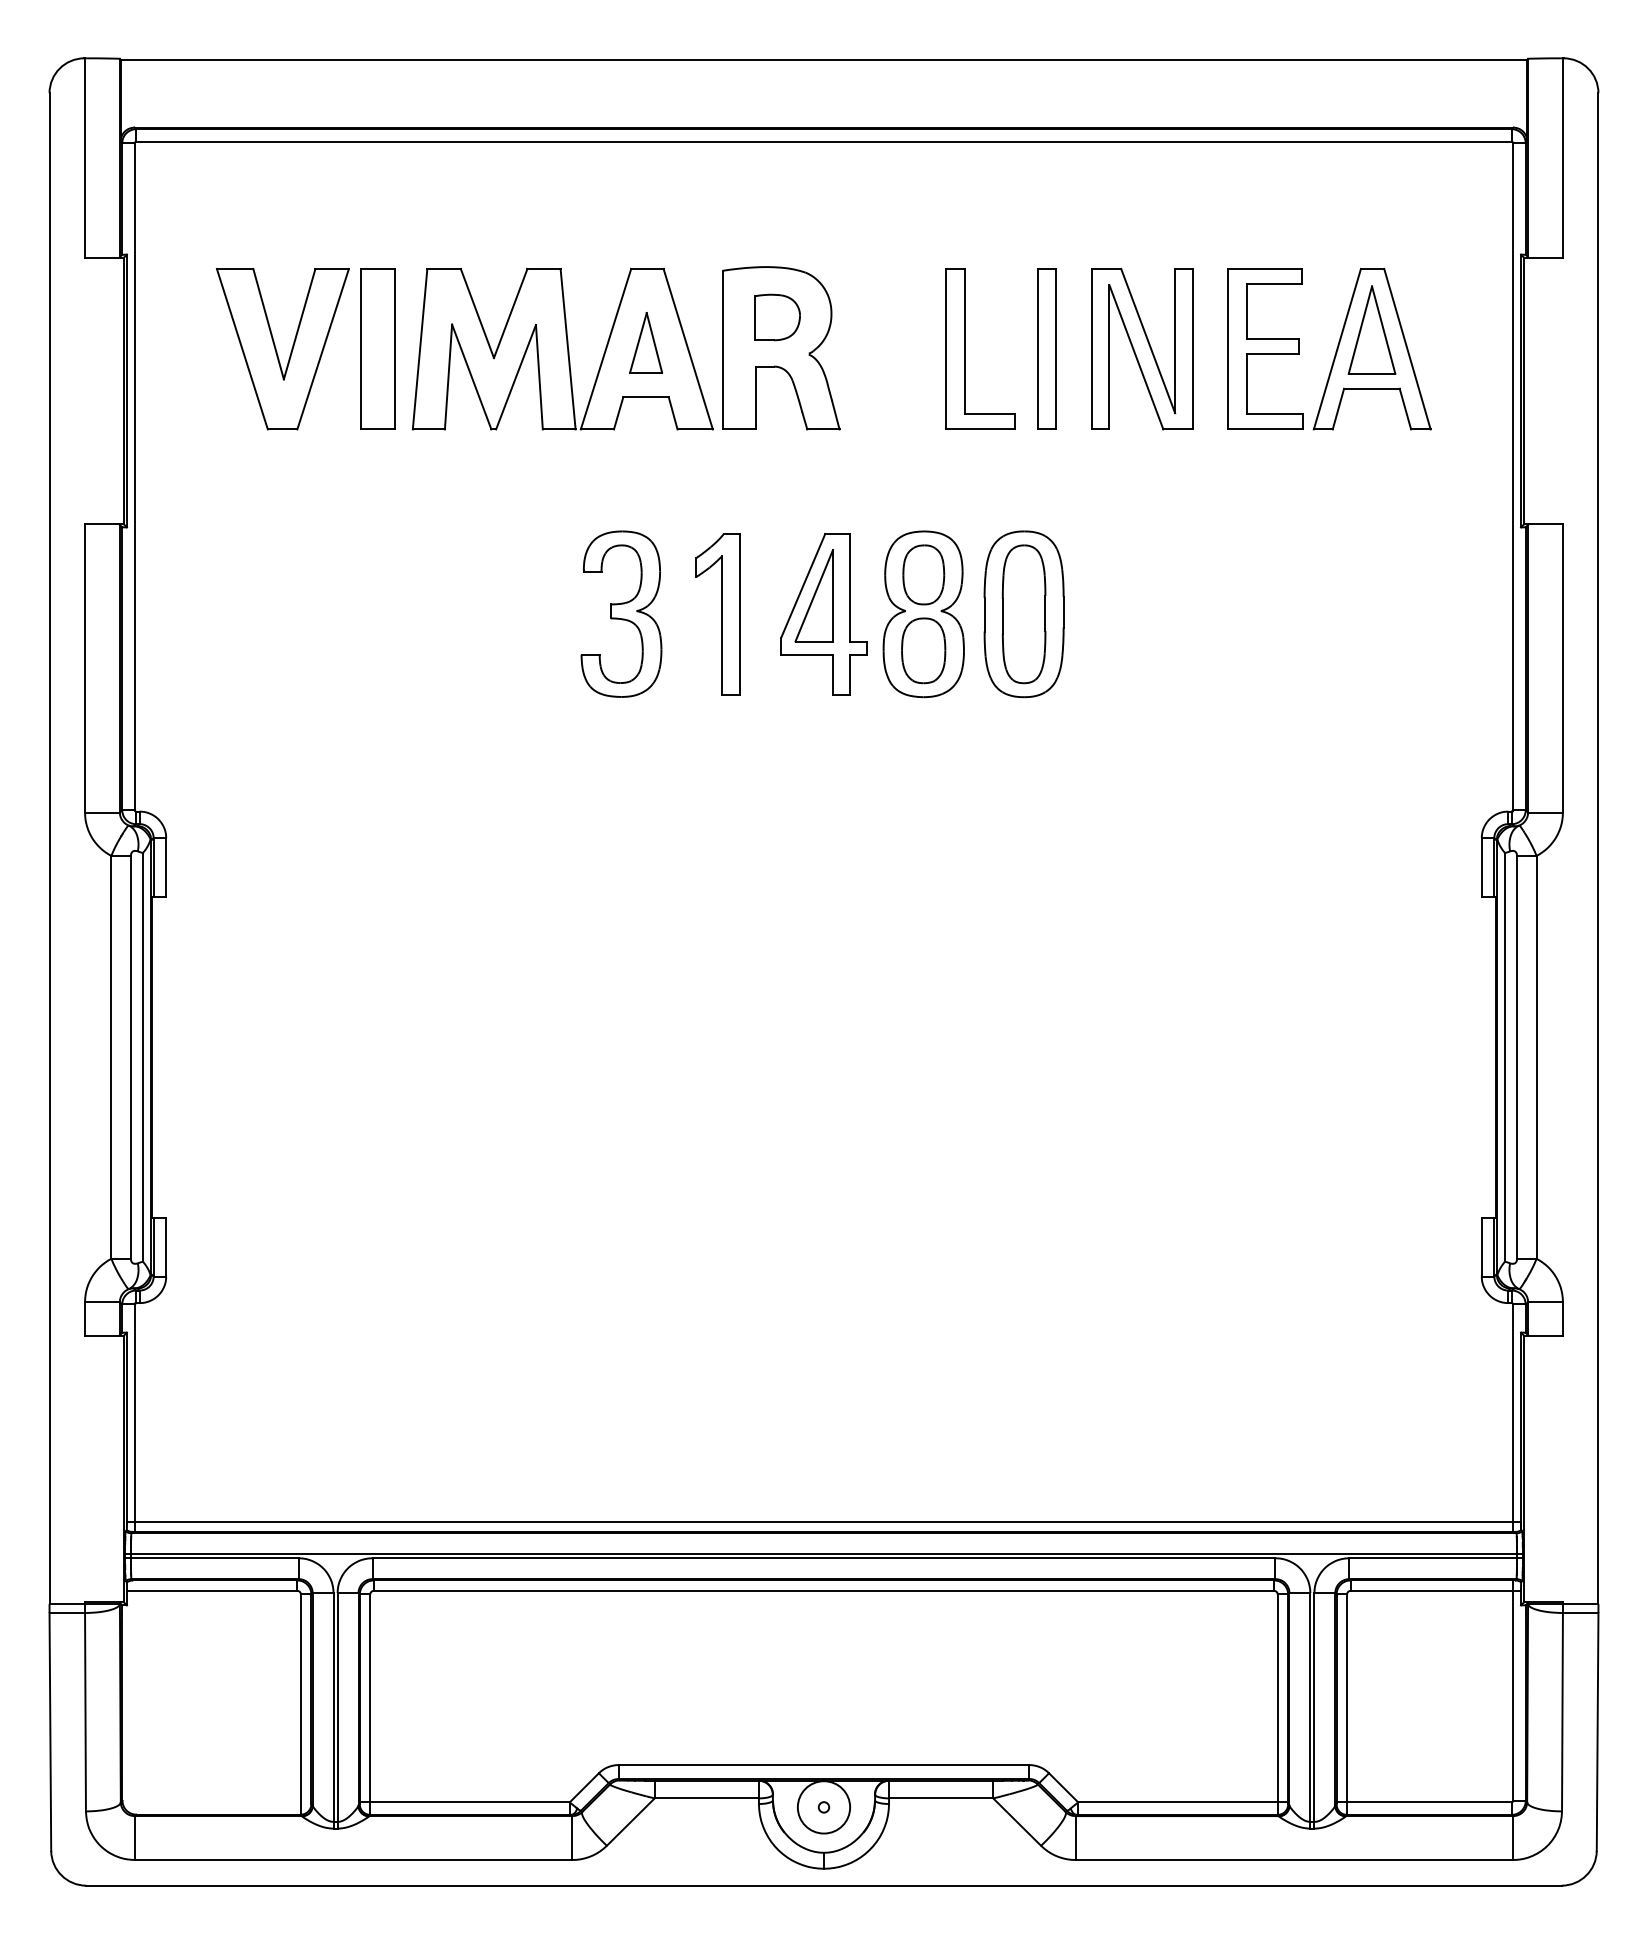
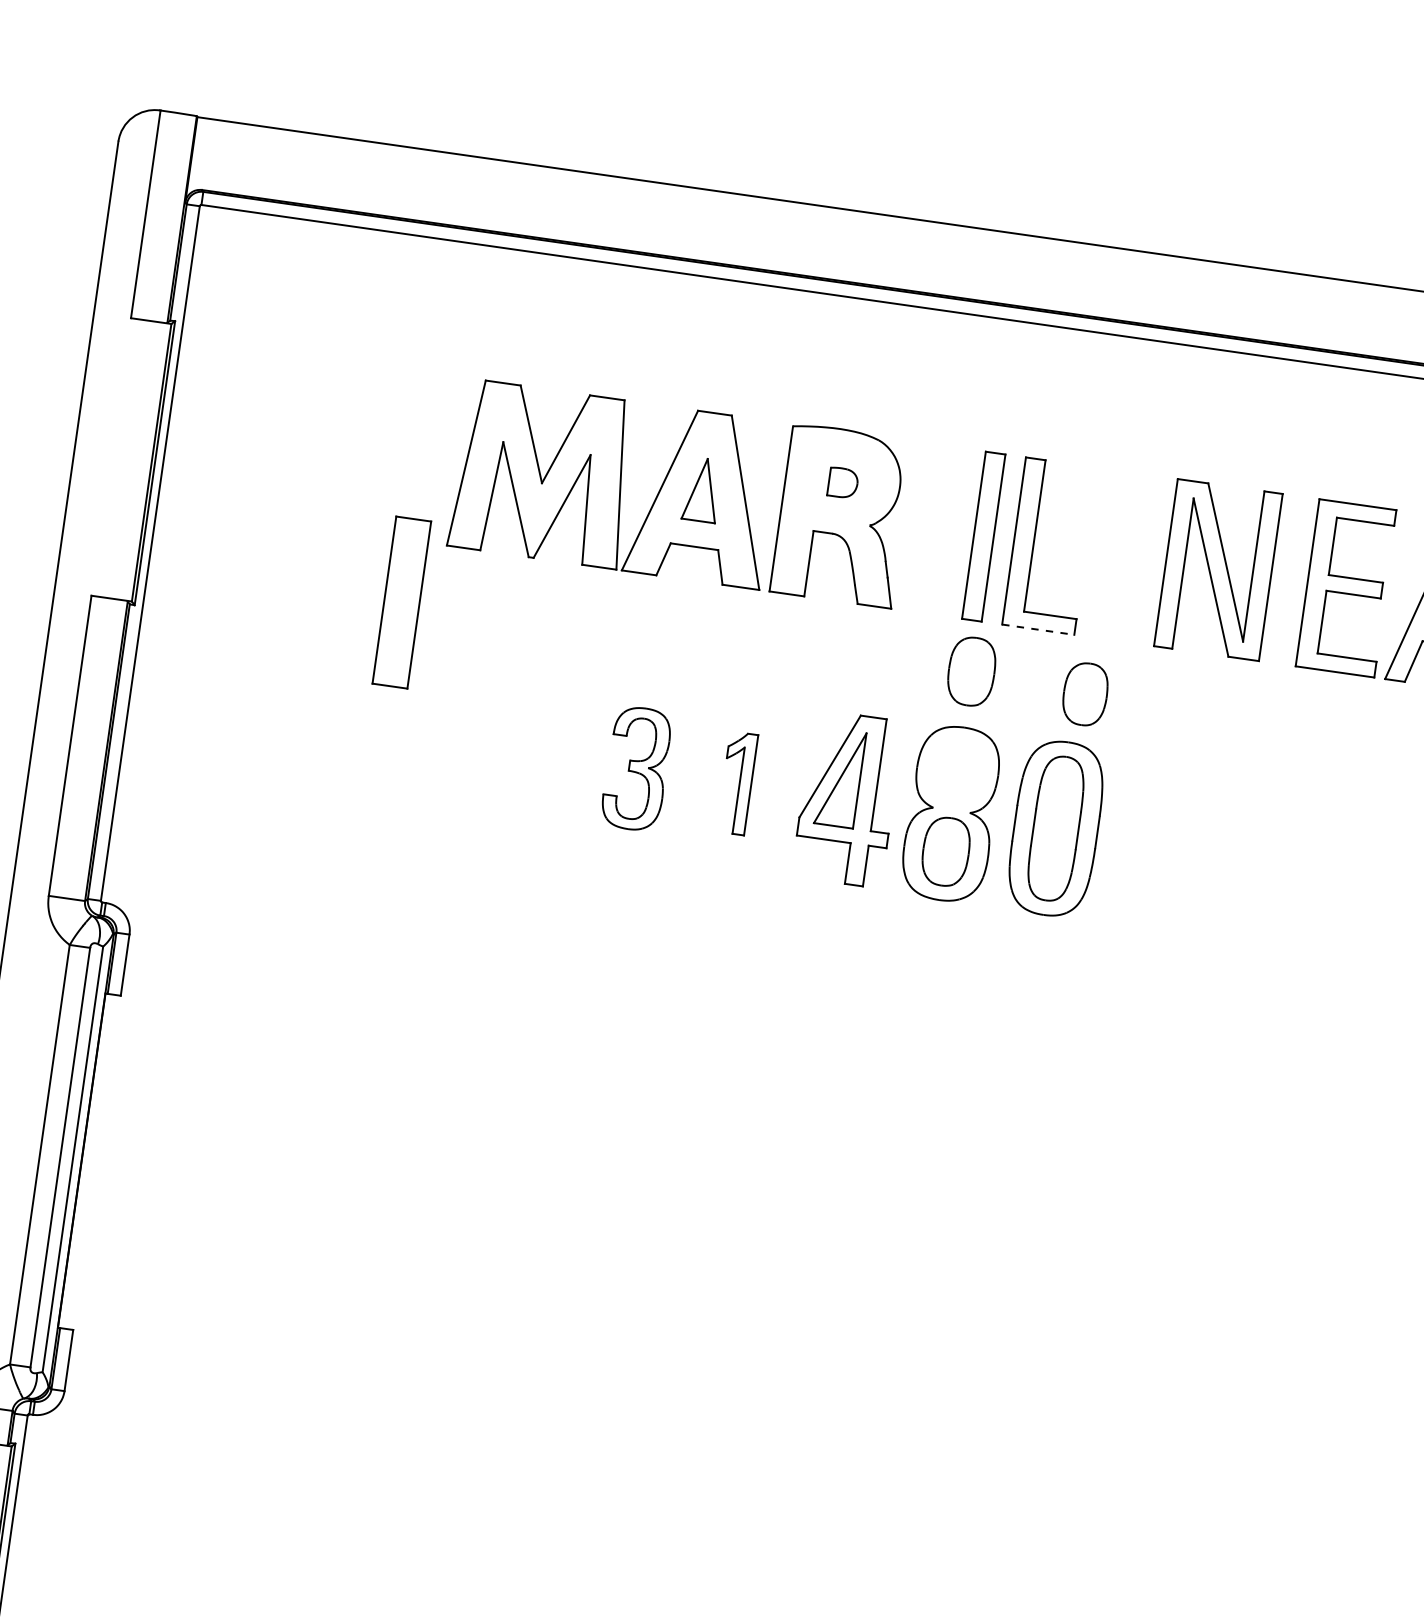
part: (777, 317) -> (843, 483), size x0.6
part: (377, 348) -> (401, 601), moved
part: (1046, 348) -> (983, 535), moved
part: (282, 349) -> (323, 442), removed
line: (980, 429) -> (1038, 629), solid -> dashed
part: (923, 477) -> (971, 671), added
part: (923, 574) -> (1085, 693), moved
part: (621, 613) -> (636, 768), size x0.7
part: (717, 614) -> (736, 783), size x0.6

